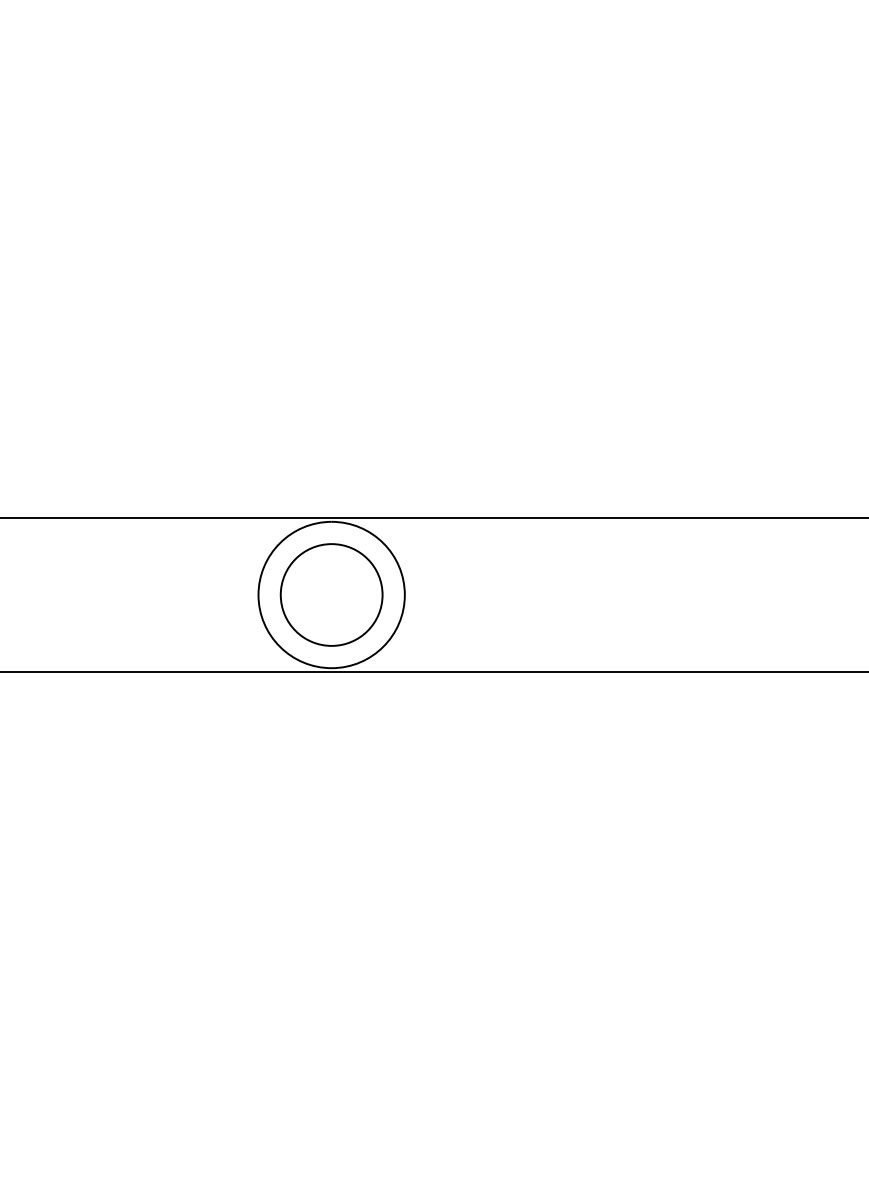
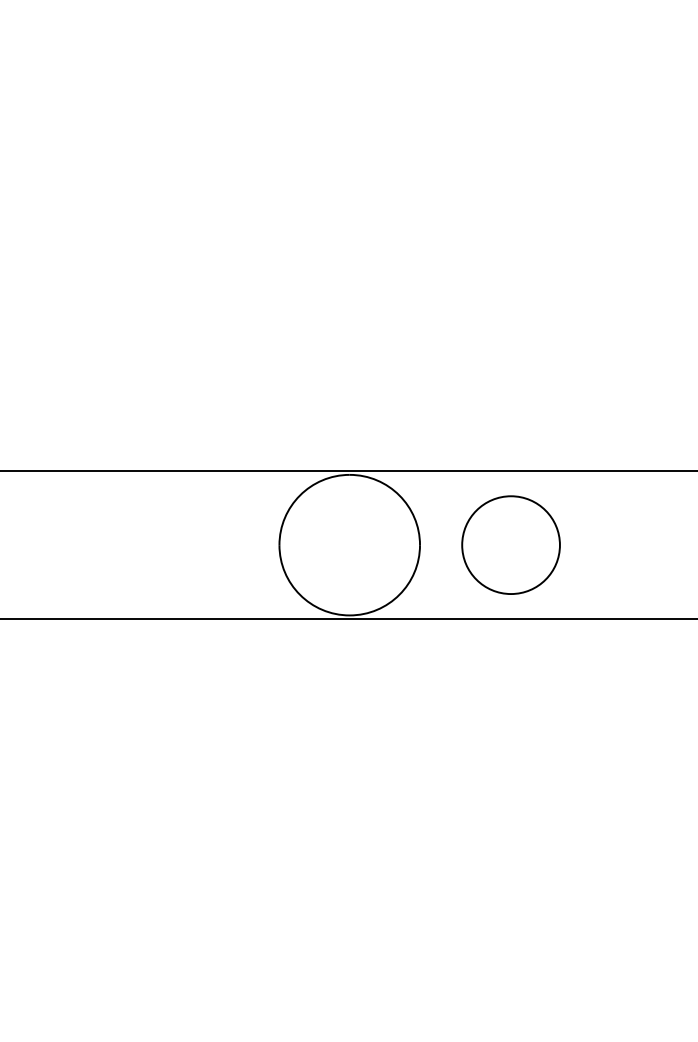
circle: (331, 594) -> (510, 544), moved

